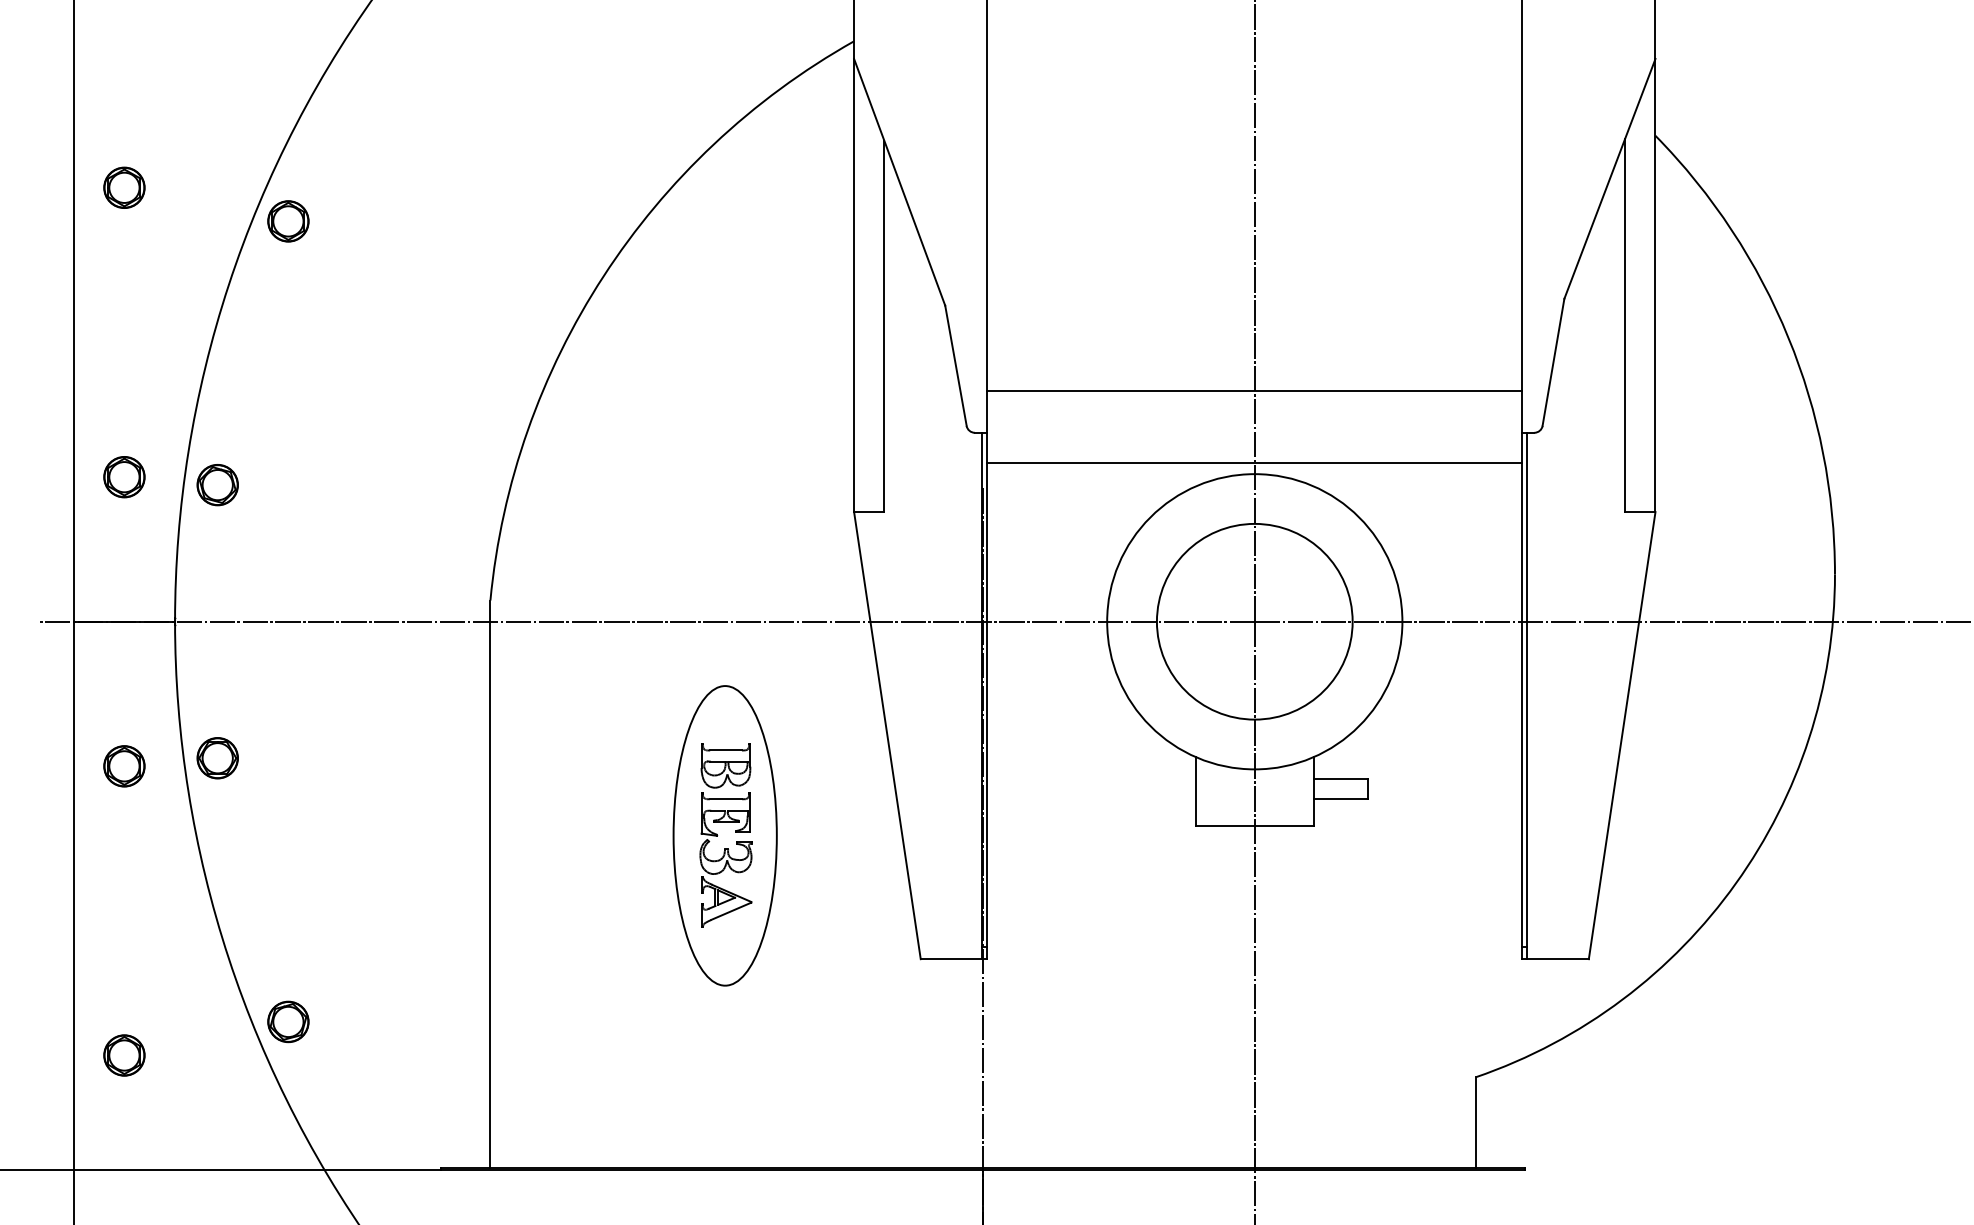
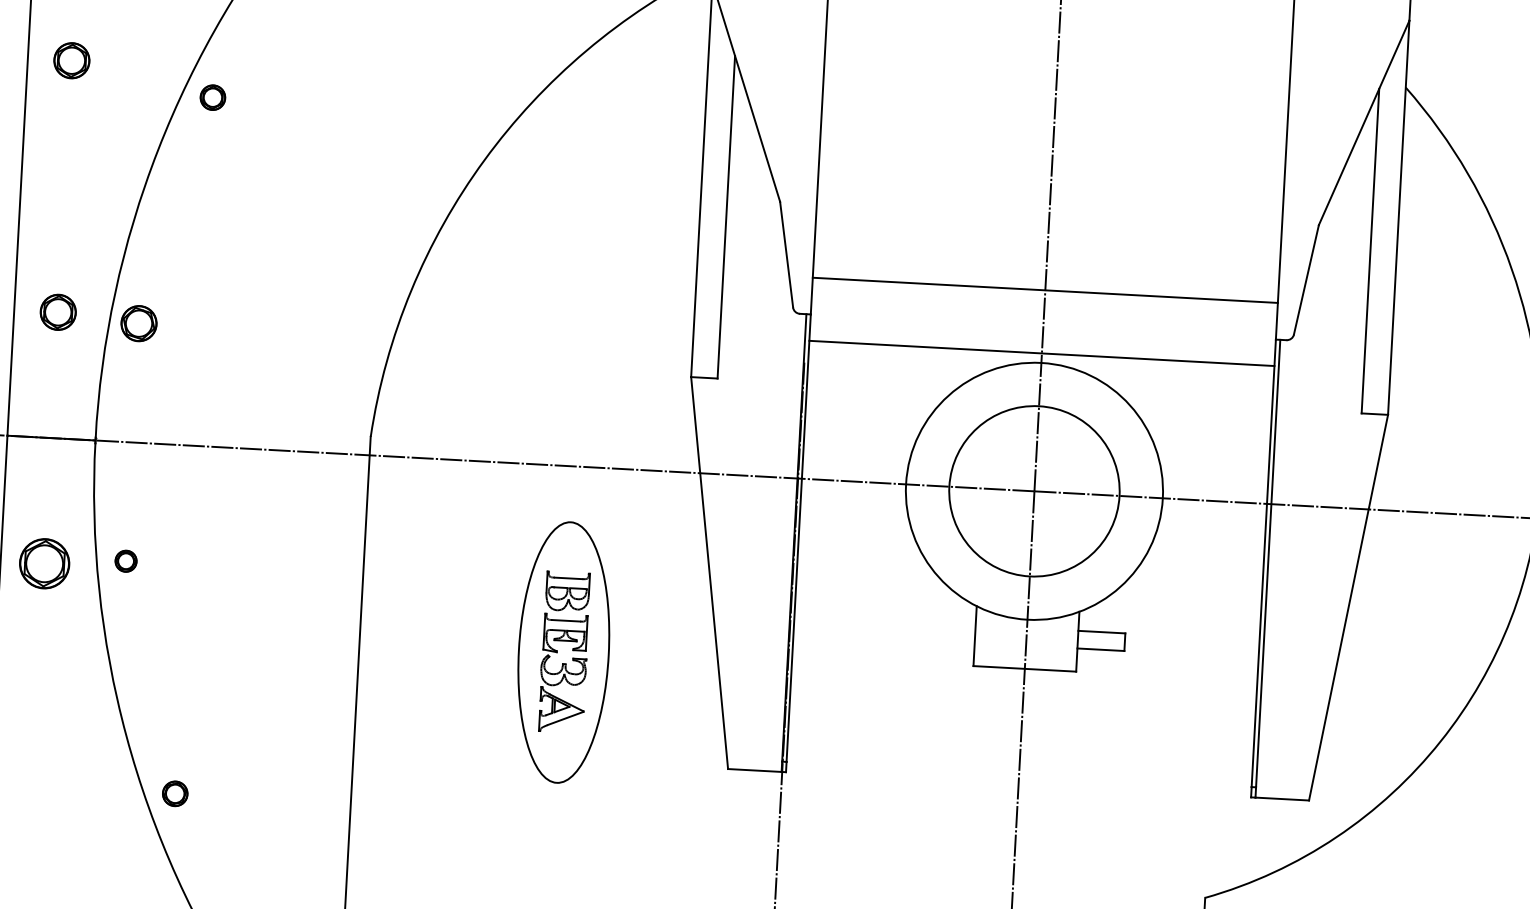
part: (288, 221) -> (212, 97), size x0.7
part: (217, 758) -> (125, 561), size x0.6
part: (124, 766) -> (44, 563), size x1.4
part: (288, 1021) -> (175, 793), size x0.7
part: (124, 1055) -> (31, 815), removed

